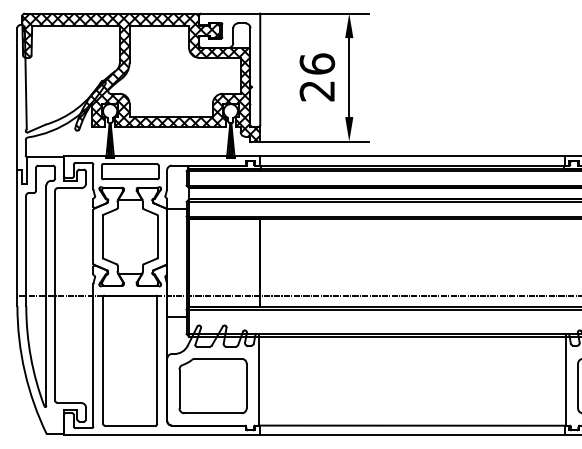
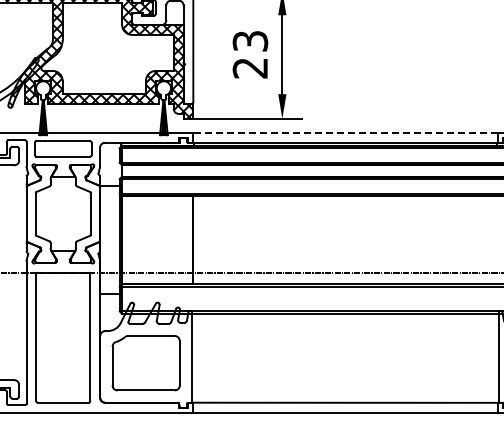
text: (317, 63) -> (250, 40), 26 -> 23
line: (411, 155) -> (344, 132), solid -> dashed

